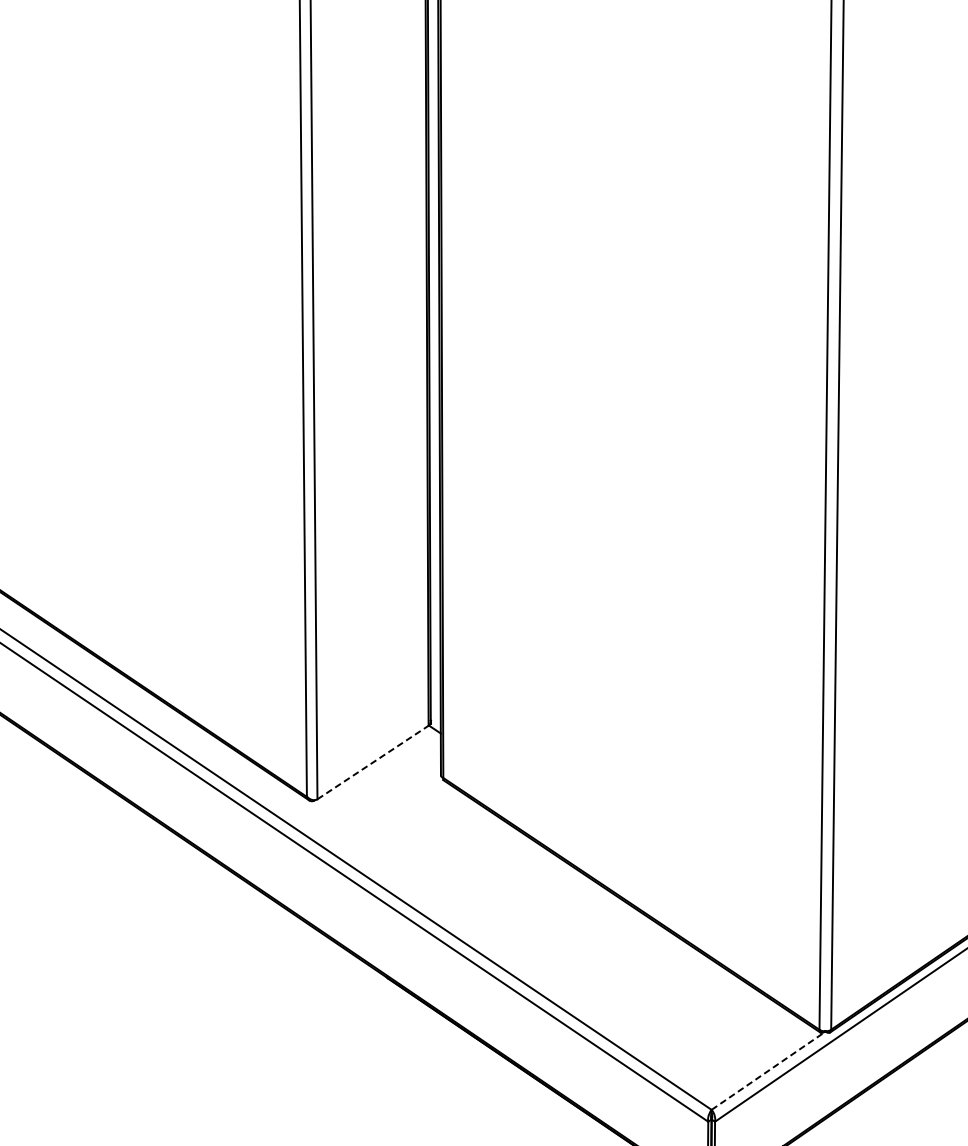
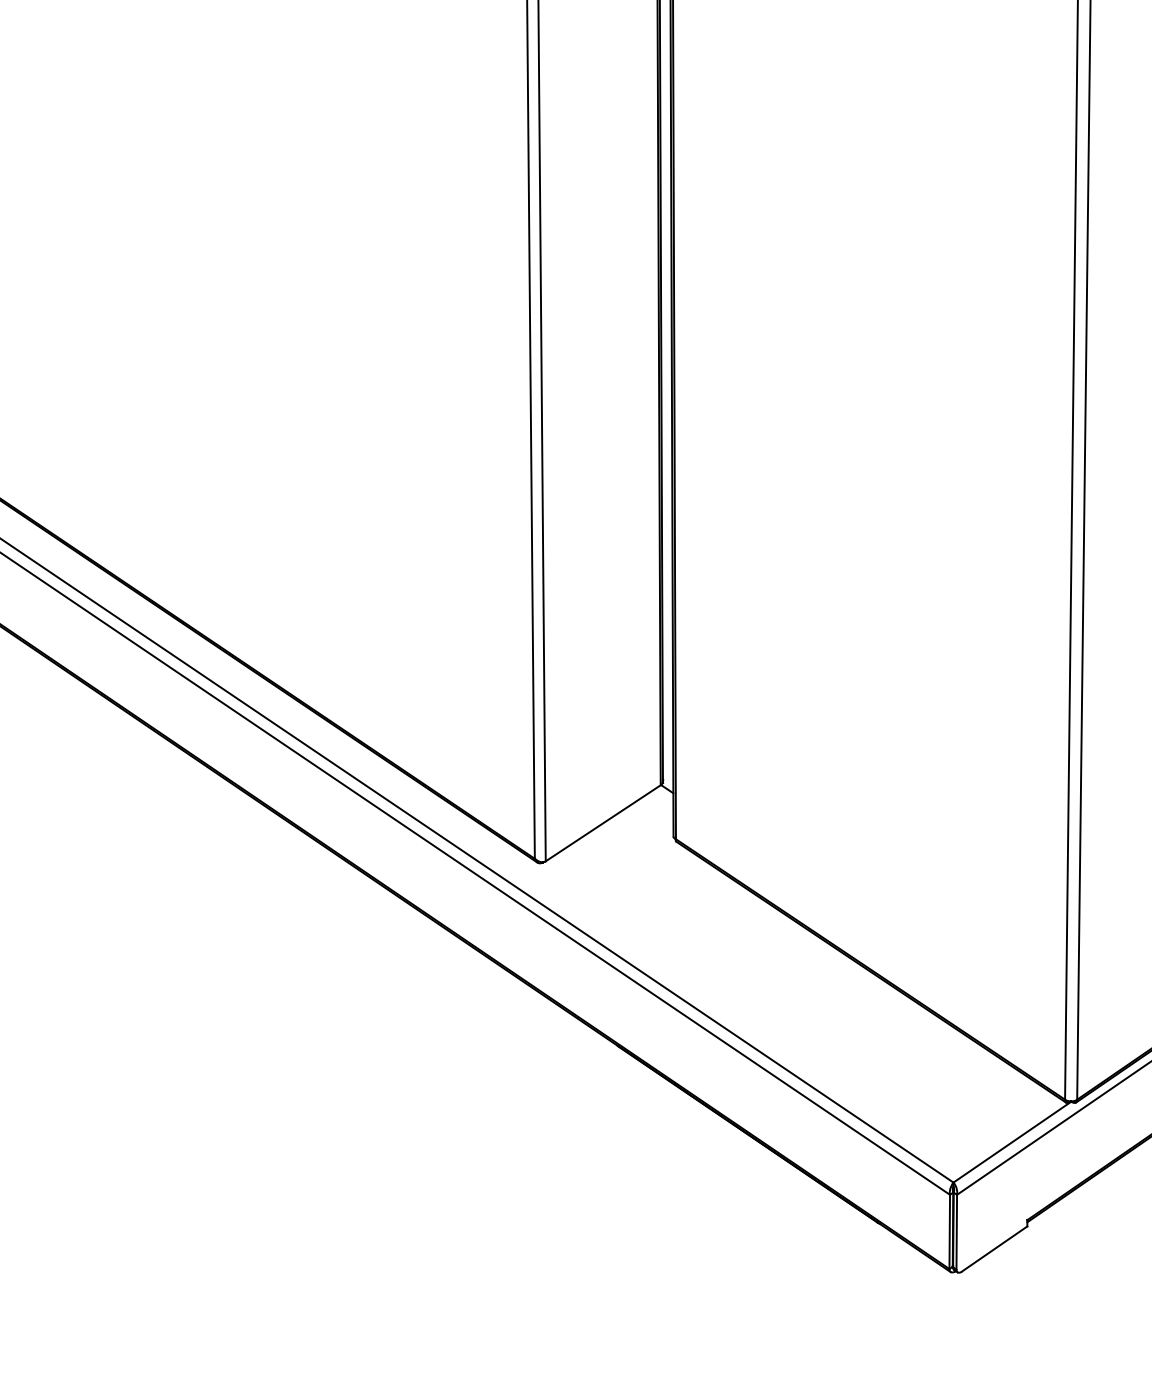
line: (373, 762) -> (603, 823), dashed -> solid
line: (768, 1070) -> (1012, 1141), dashed -> solid

